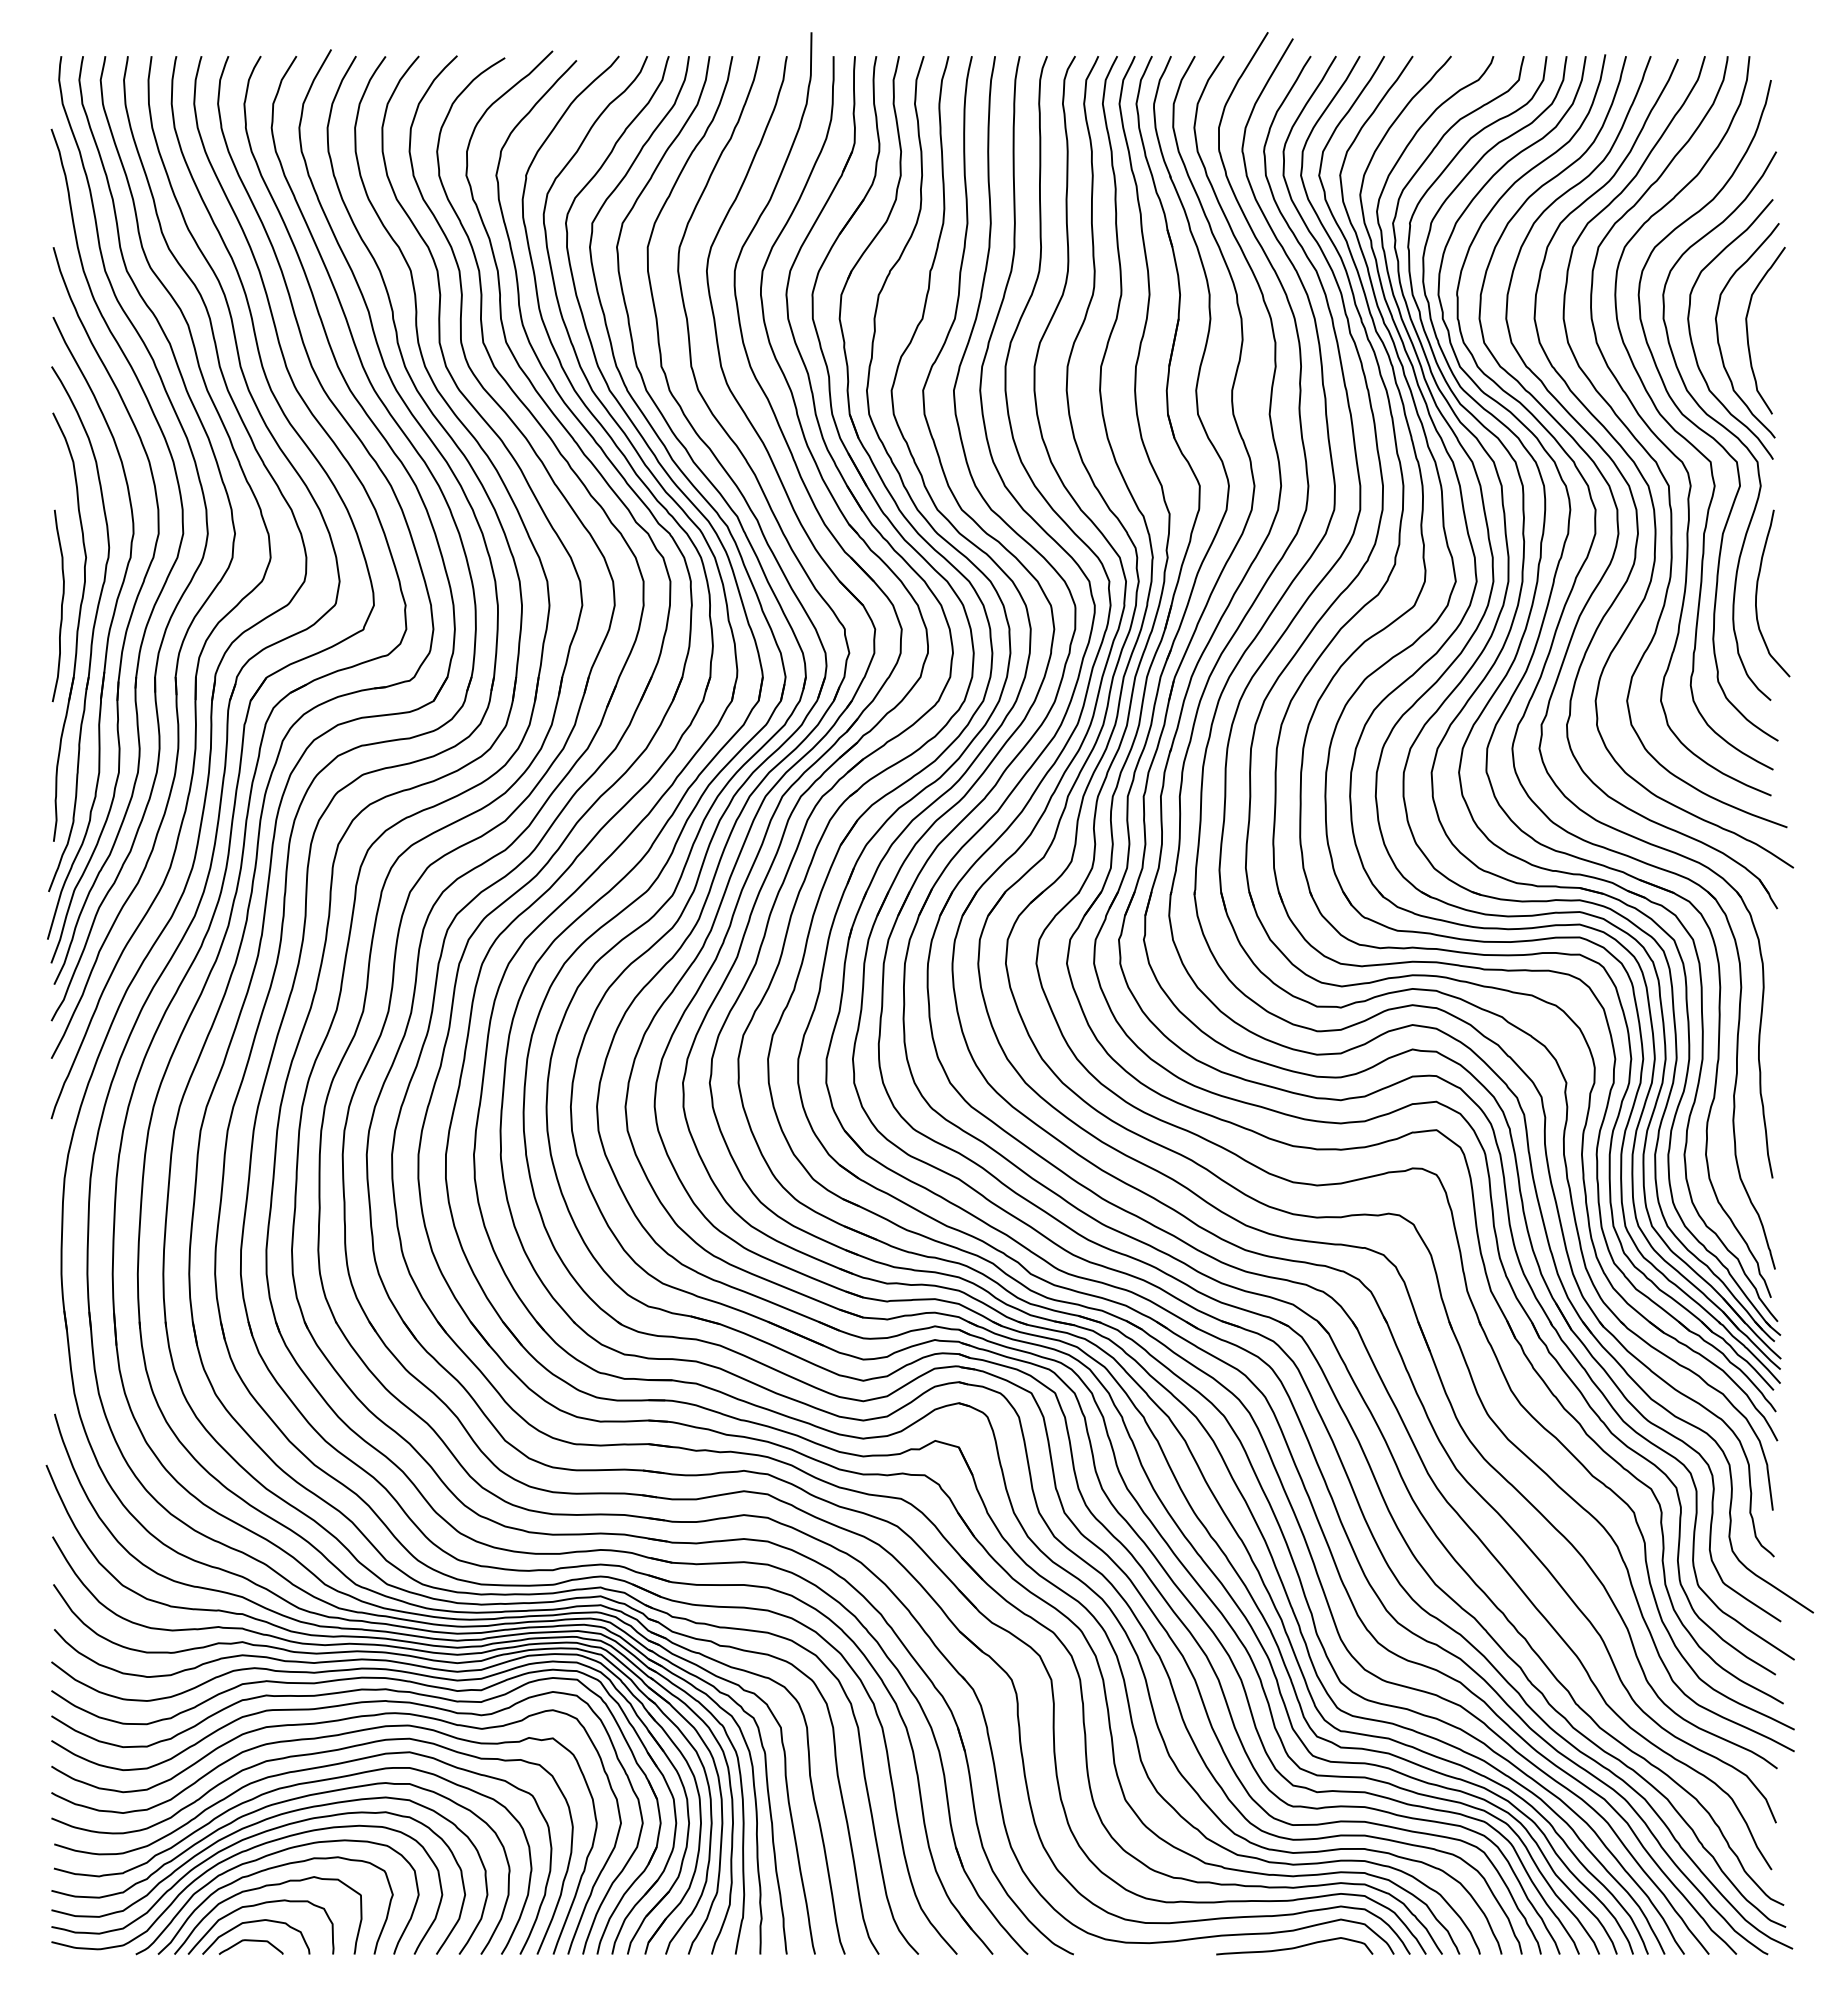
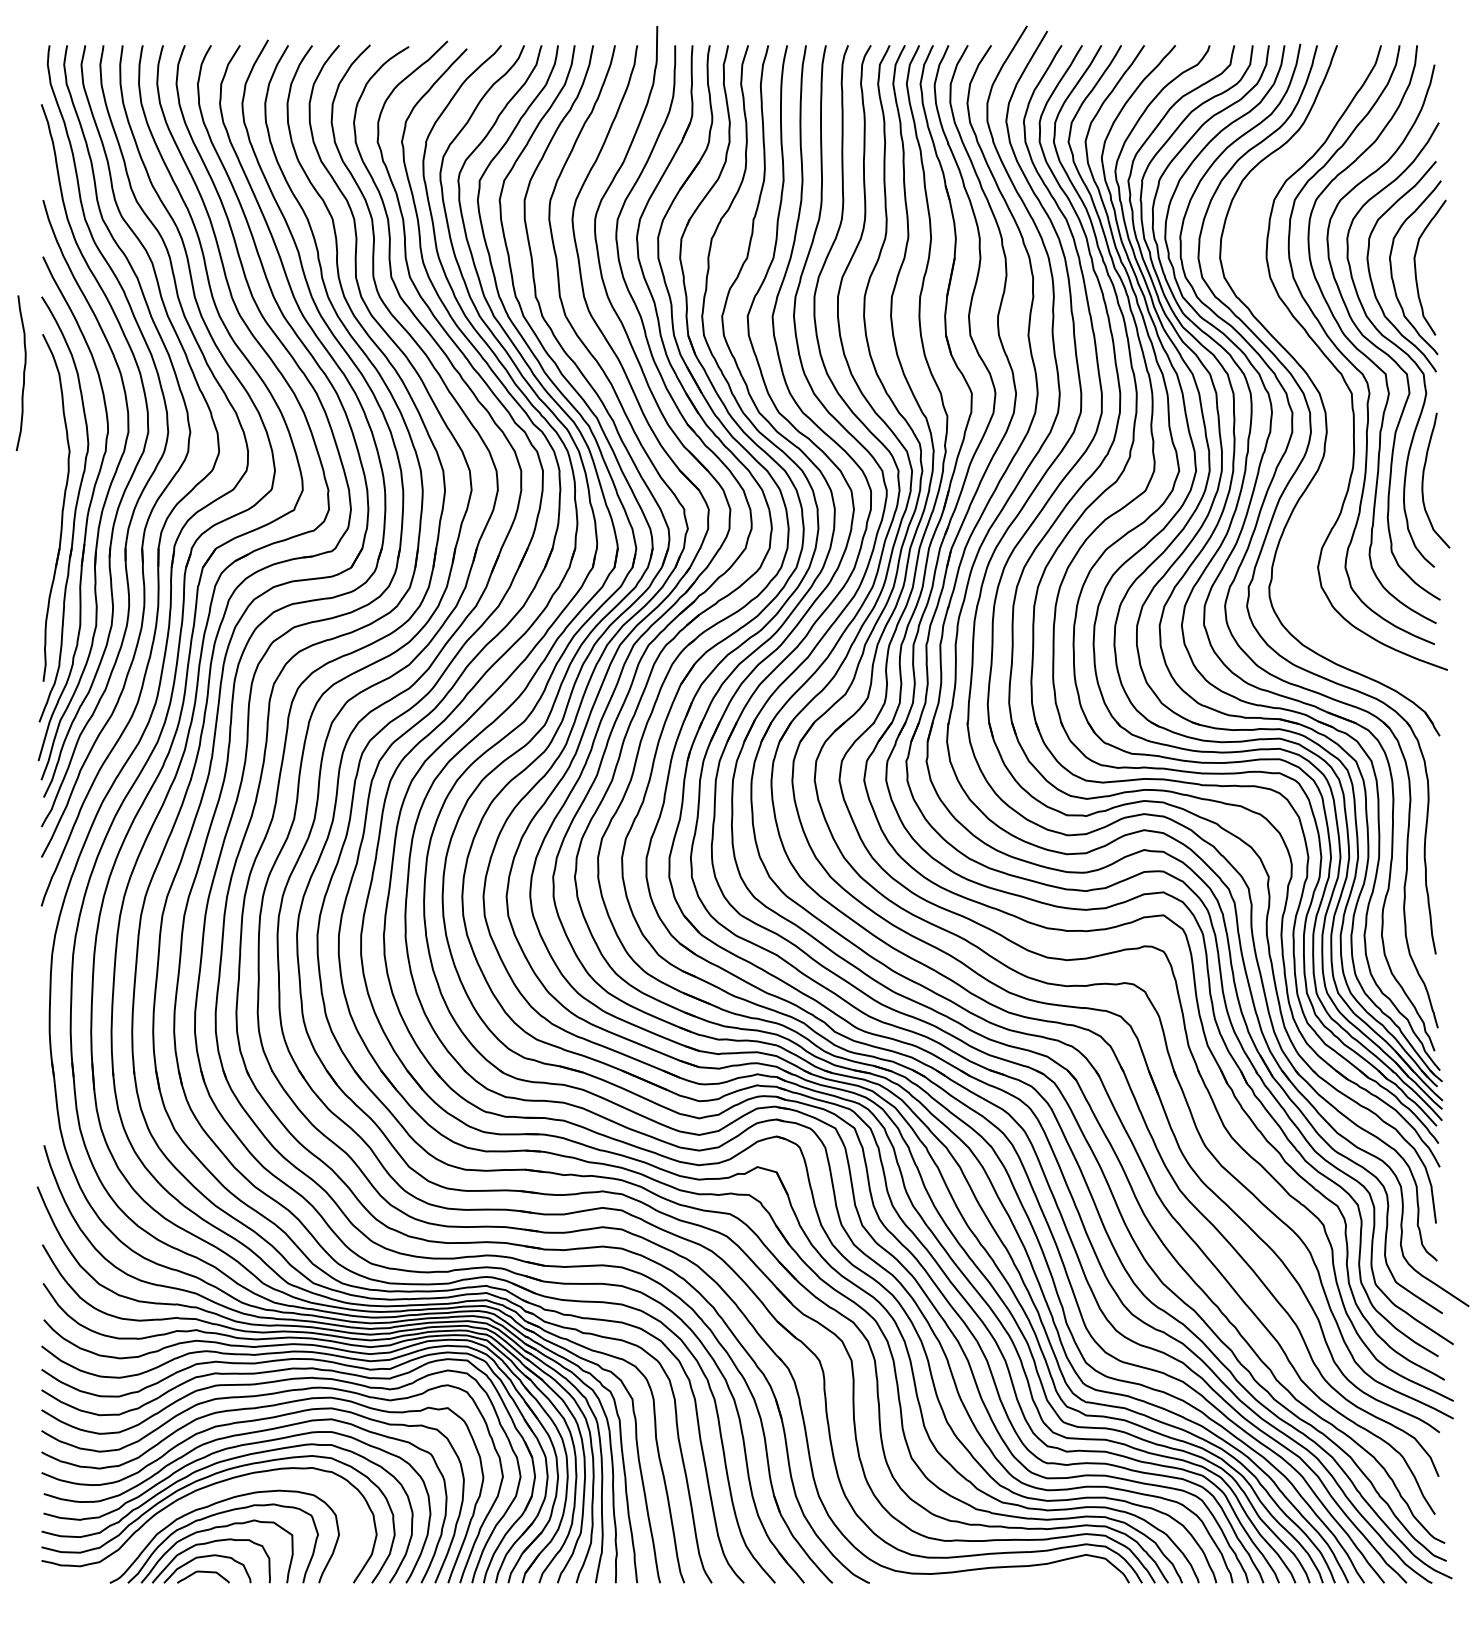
curve: (1644, 477) -> (1332, 386), removed
curve: (61, 605) -> (23, 372), moved
curve: (232, 1857) -> (188, 1504), removed
curve: (1295, 1946) -> (1049, 1576), removed

